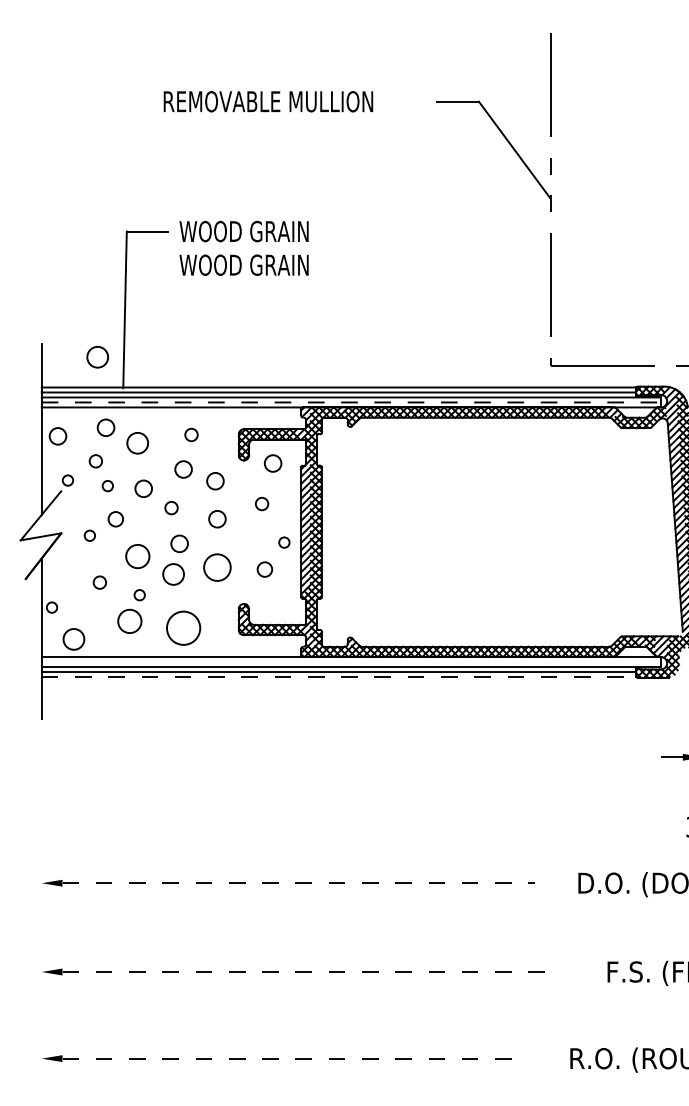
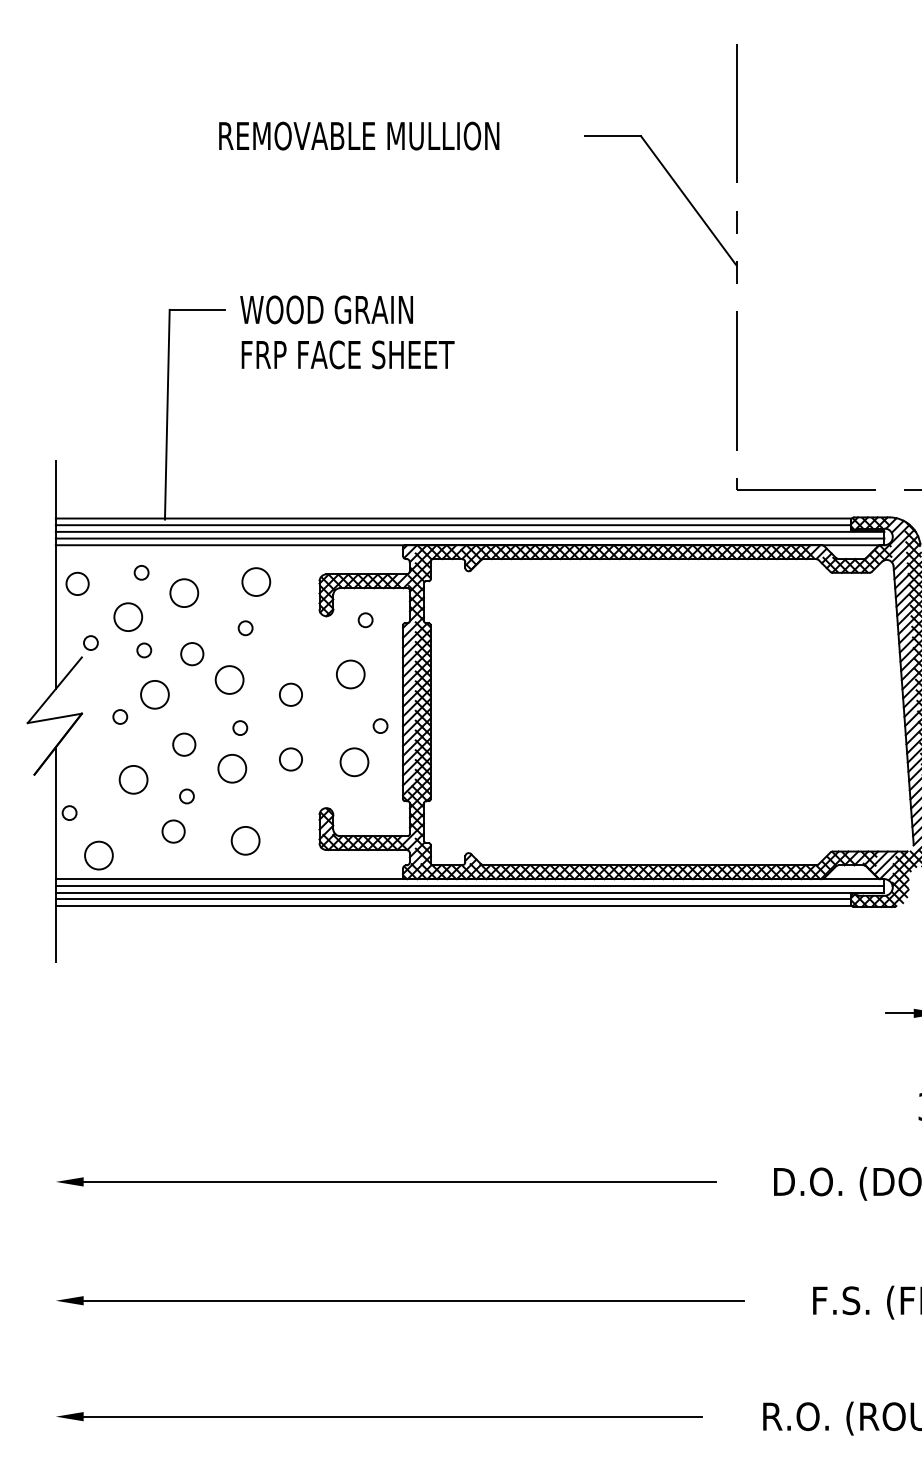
text: (259, 264) -> (347, 353), WOOD GRAIN -> FRP FACE SHEET
circle: (97, 357) -> (130, 478), removed
line: (351, 402) -> (470, 538), dashed -> solid
circle: (105, 428) -> (141, 573), size x0.62
circle: (191, 434) -> (256, 581), size x1.67
circle: (95, 461) -> (127, 617), size x1.67
circle: (273, 463) -> (365, 620), size x0.62
circle: (183, 469) -> (245, 628), size x0.62
circle: (215, 481) -> (288, 644), removed
circle: (261, 503) -> (349, 673), size x1.67
circle: (171, 507) -> (229, 679), size x1.67
circle: (115, 519) -> (154, 695), size x1.43
circle: (179, 544) -> (240, 728), size x0.62
circle: (137, 556) -> (183, 744), size x0.71
circle: (217, 567) -> (291, 759), size x0.62
circle: (264, 569) -> (353, 762), size x1.43
circle: (99, 582) -> (133, 779), size x1.67
circle: (129, 621) -> (173, 831), size x0.71
circle: (183, 628) -> (245, 841), size x0.62
line: (350, 661) -> (469, 885), added
line: (339, 676) -> (454, 905), dashed -> solid
line: (299, 883) -> (400, 1182), dashed -> solid
line: (309, 972) -> (414, 1301), dashed -> solid
line: (294, 1058) -> (394, 1416), dashed -> solid

